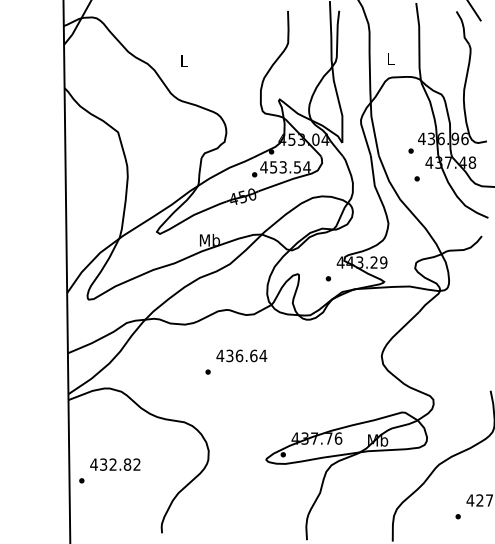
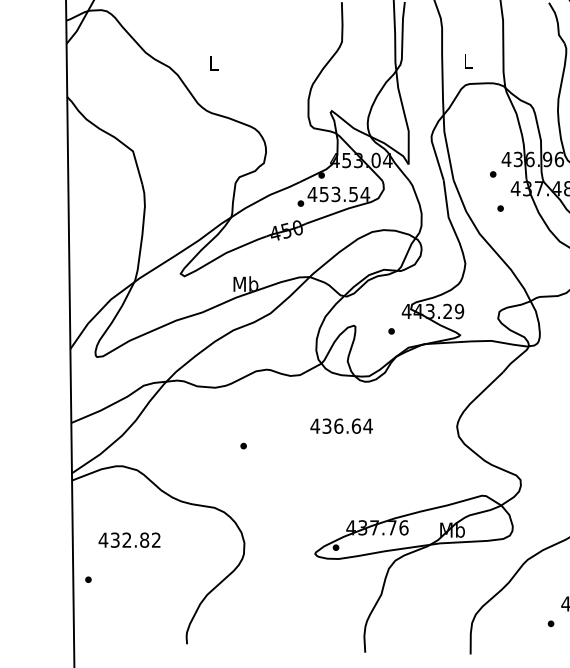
text: (241, 355) -> (341, 425), moved
text: (115, 464) -> (129, 540), moved

